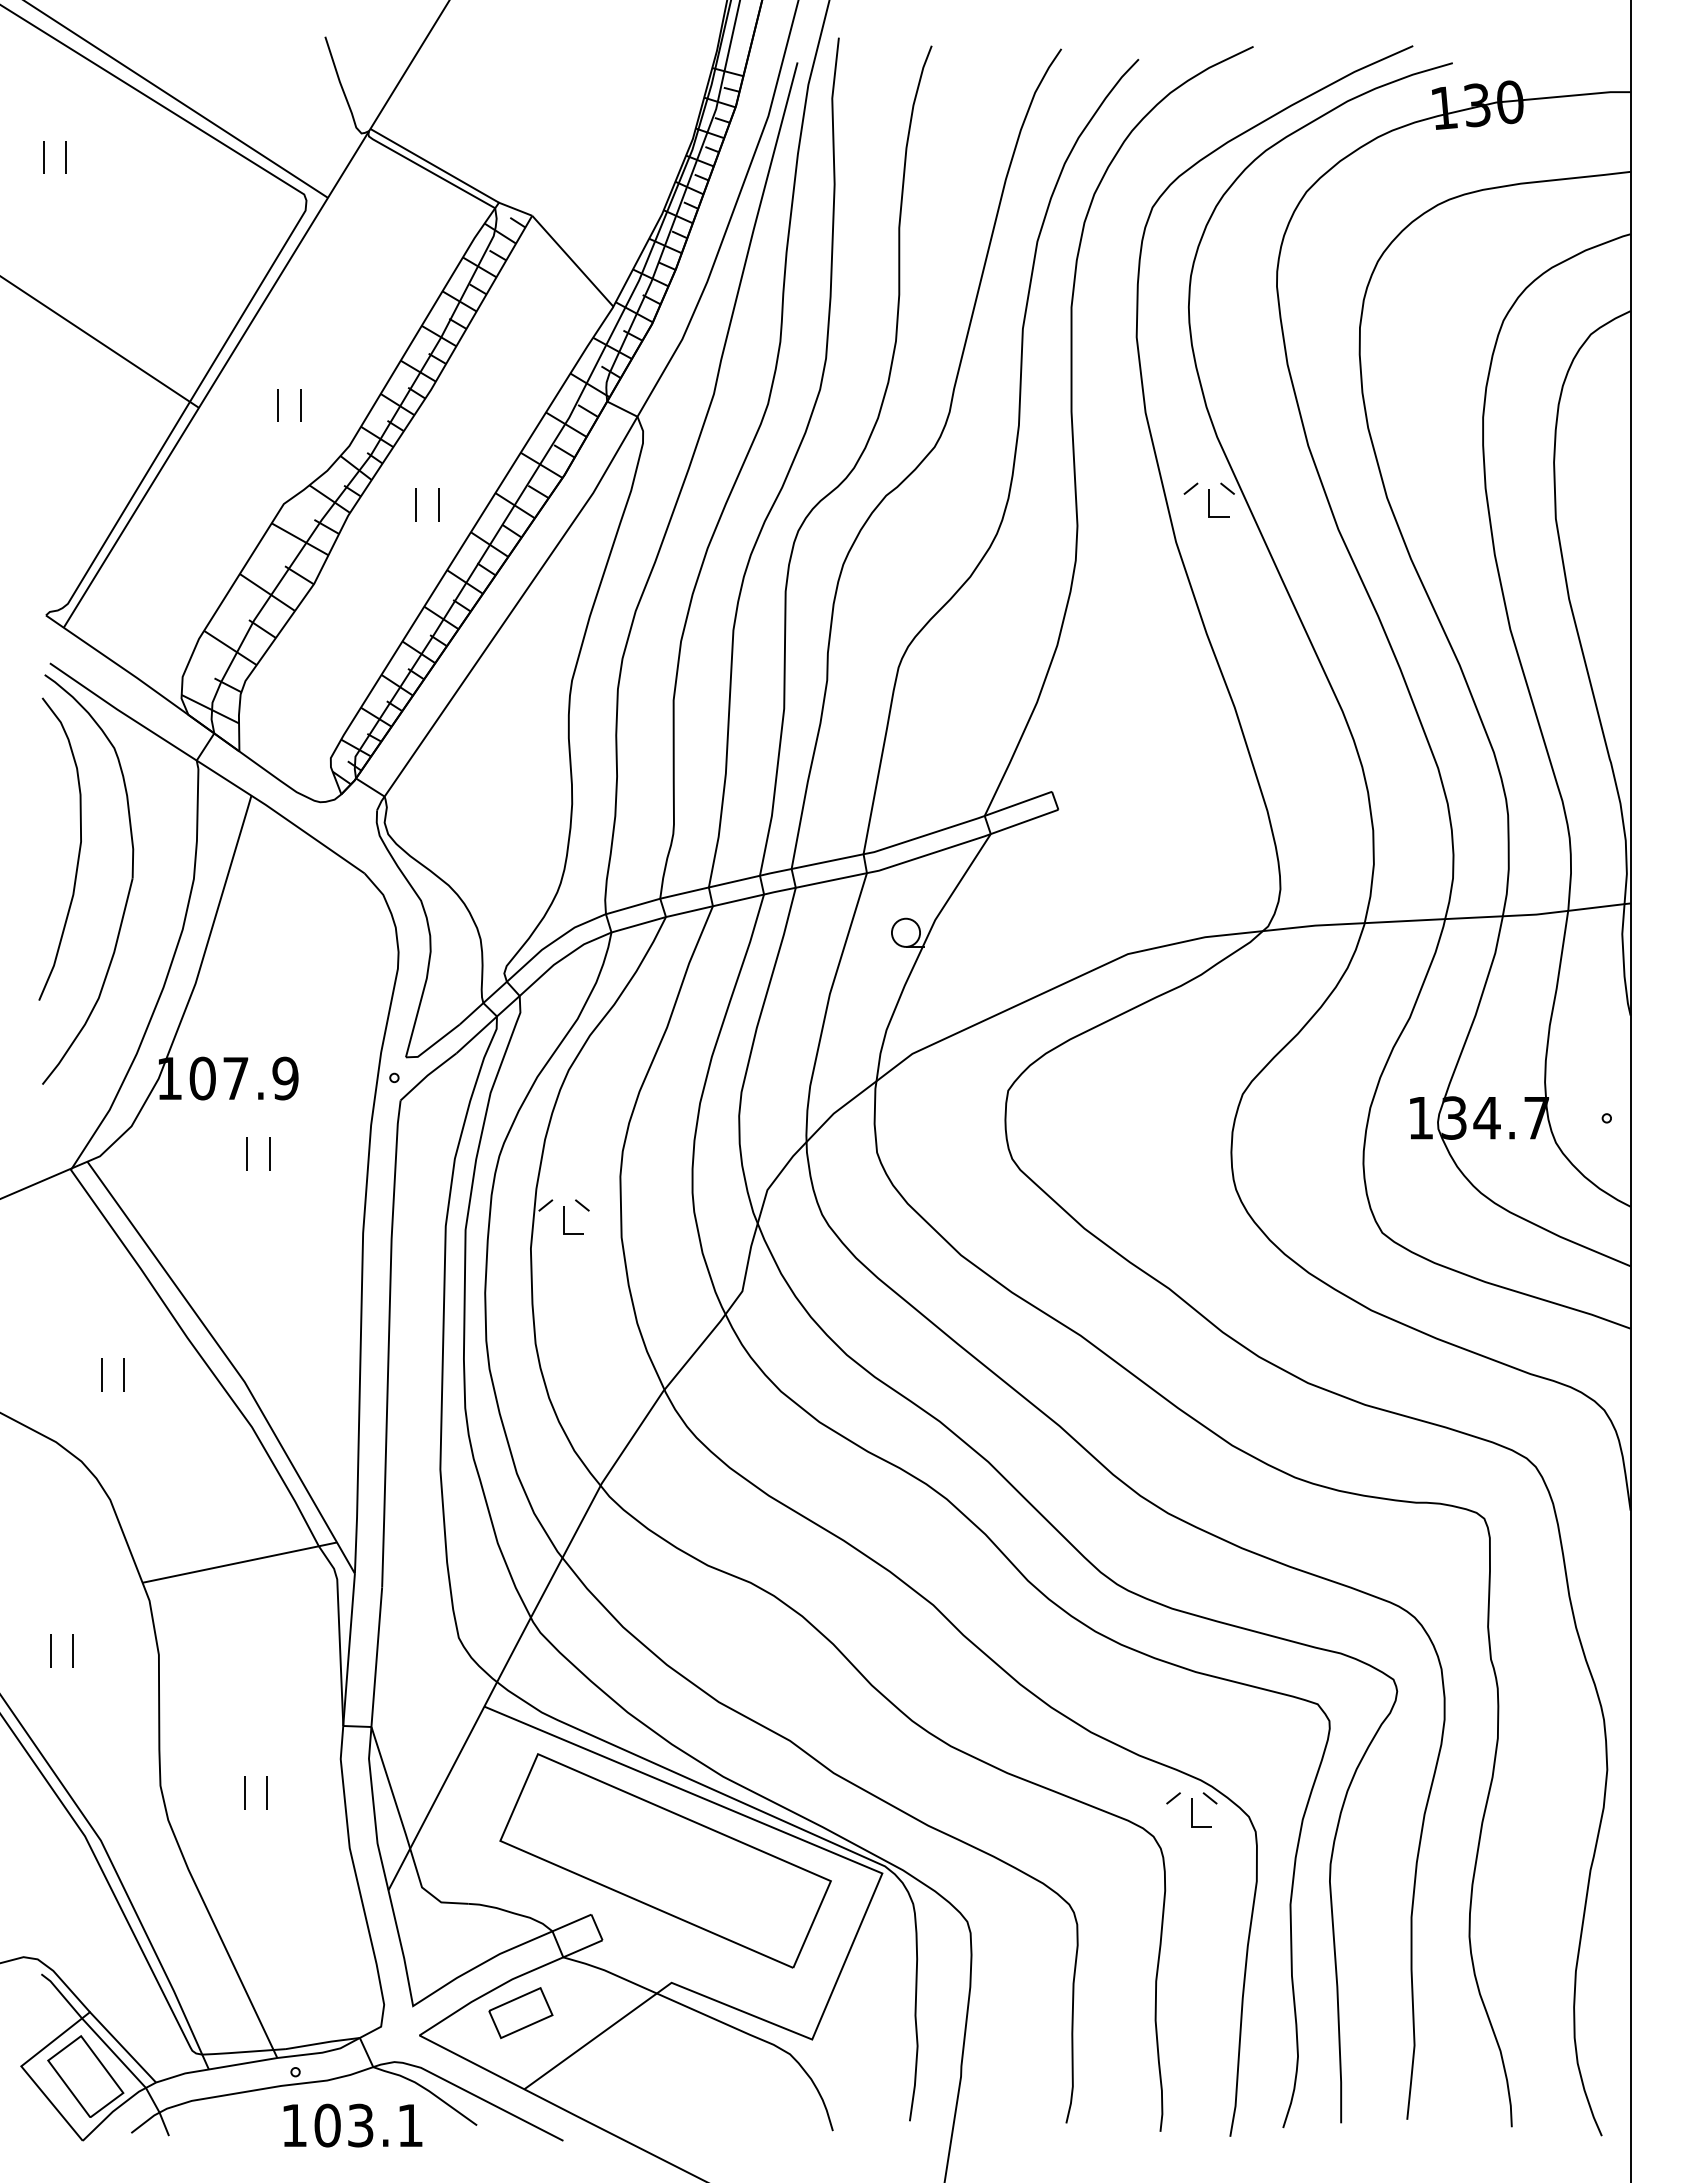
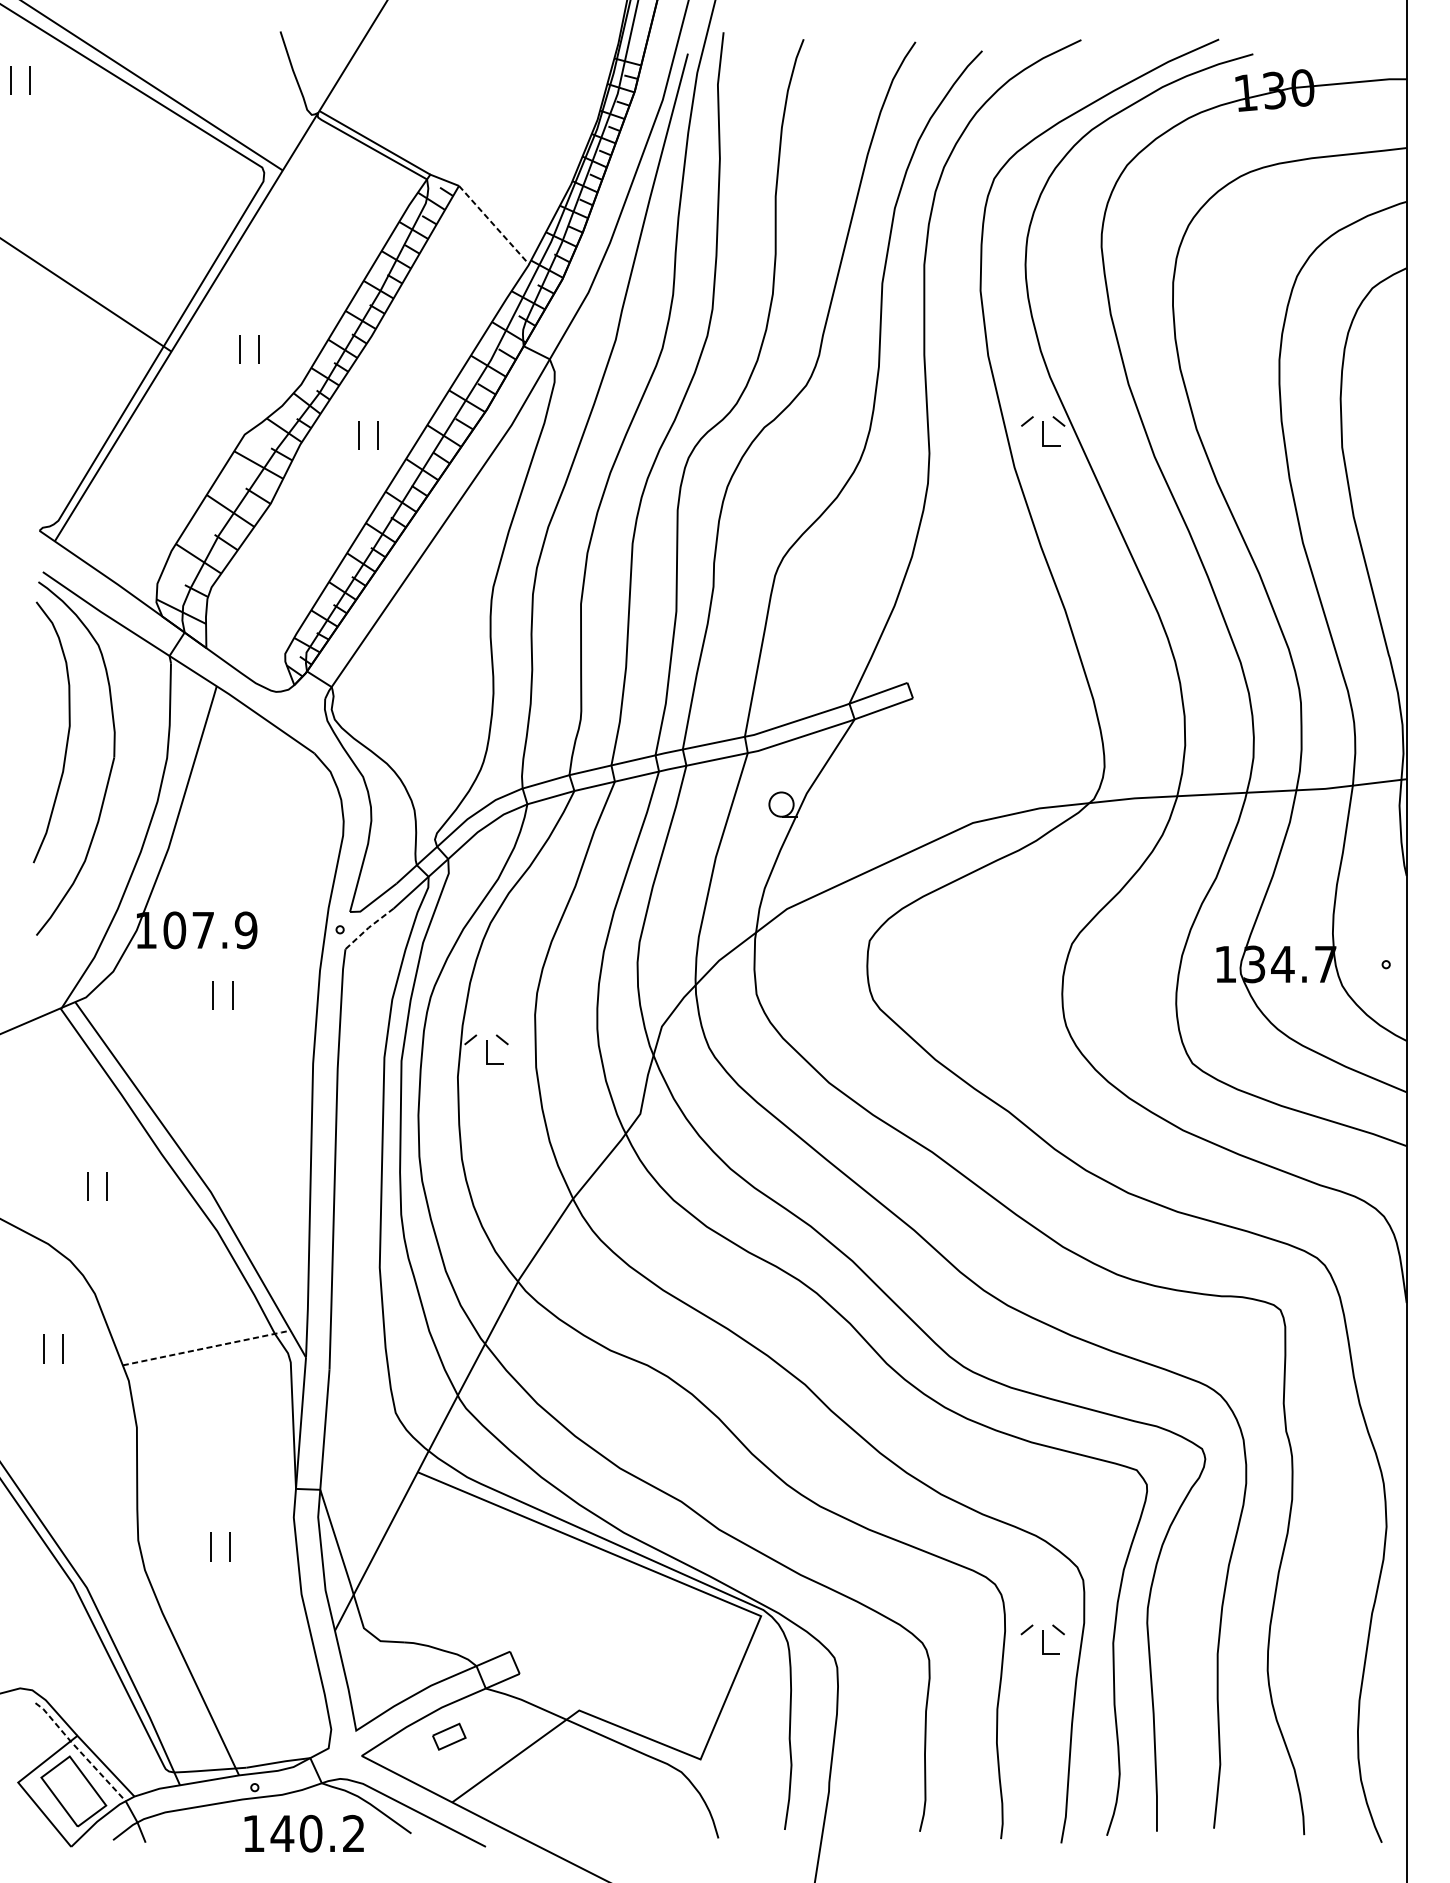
part: (44, 157) -> (11, 80), moved
line: (572, 261) -> (493, 225), solid -> dashed
line: (427, 1075) -> (368, 927), solid -> dashed
line: (240, 1562) -> (207, 1347), solid -> dashed
part: (51, 1650) -> (44, 1348), moved
part: (1191, 1809) -> (1042, 1639), moved
part: (665, 1860) -> (574, 1604), removed
part: (520, 2013) -> (448, 1737), size x0.6
line: (92, 2030) -> (79, 1751), solid -> dashed
text: (367, 2125) -> (316, 1833), 103.1 -> 140.2

